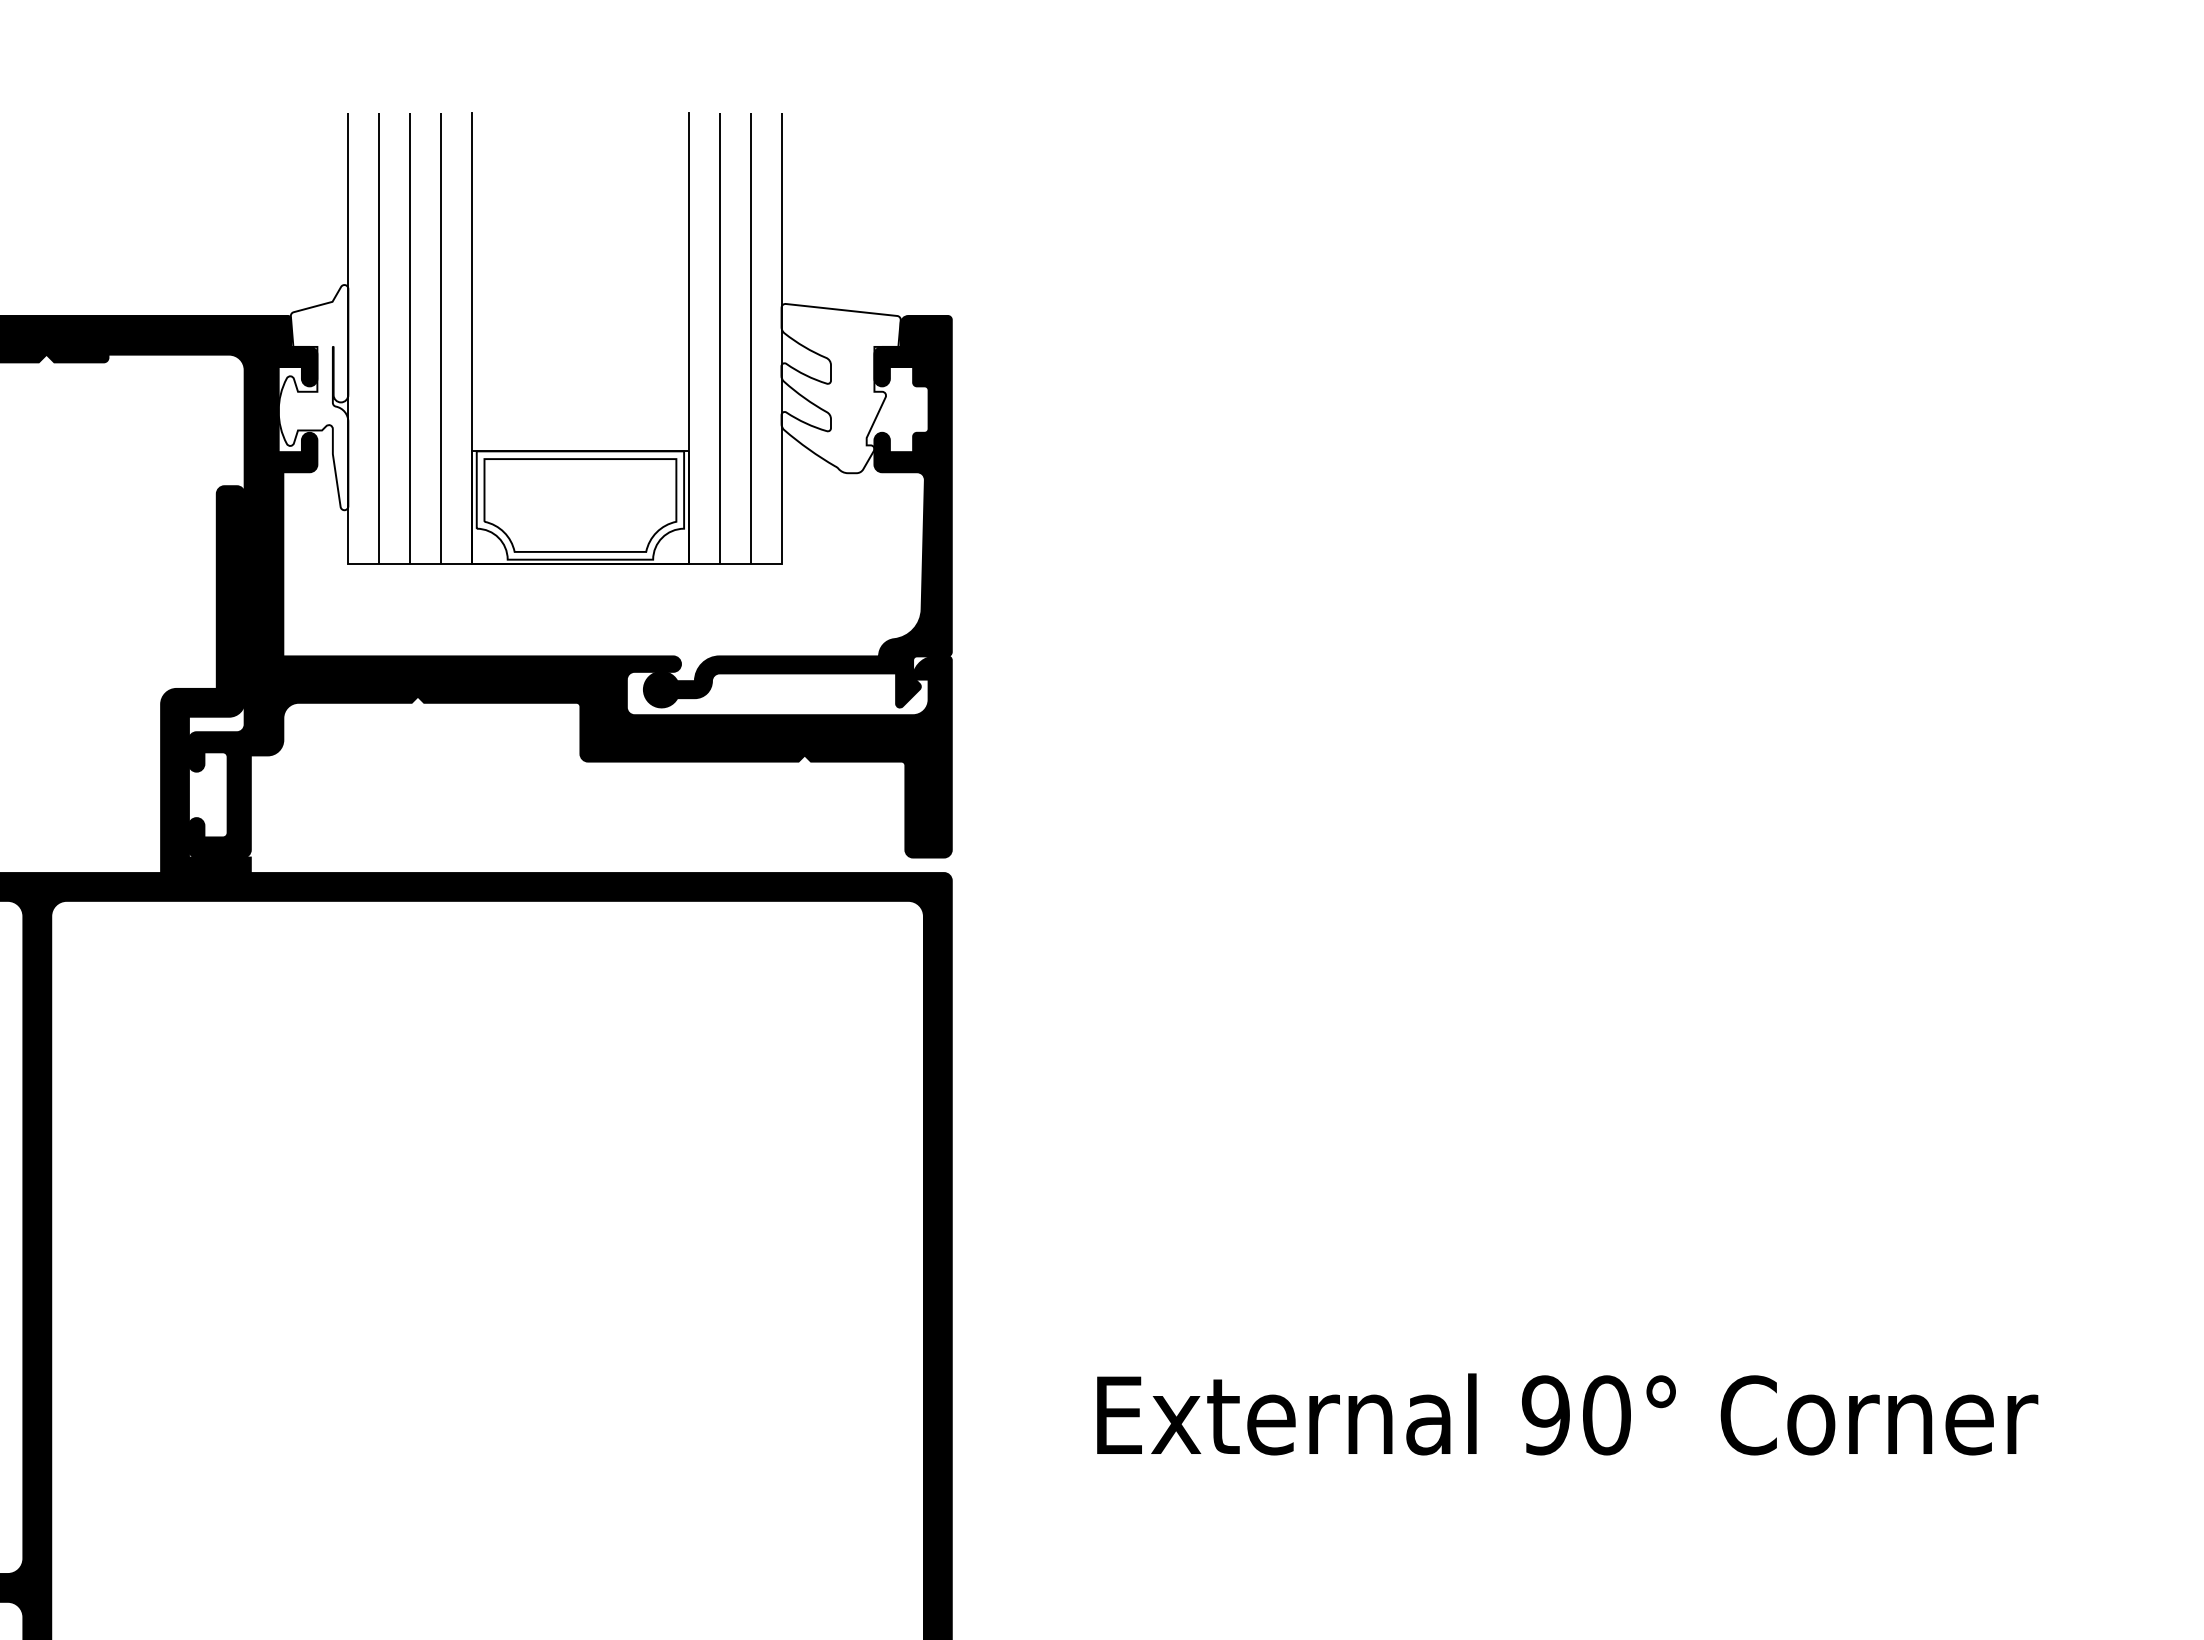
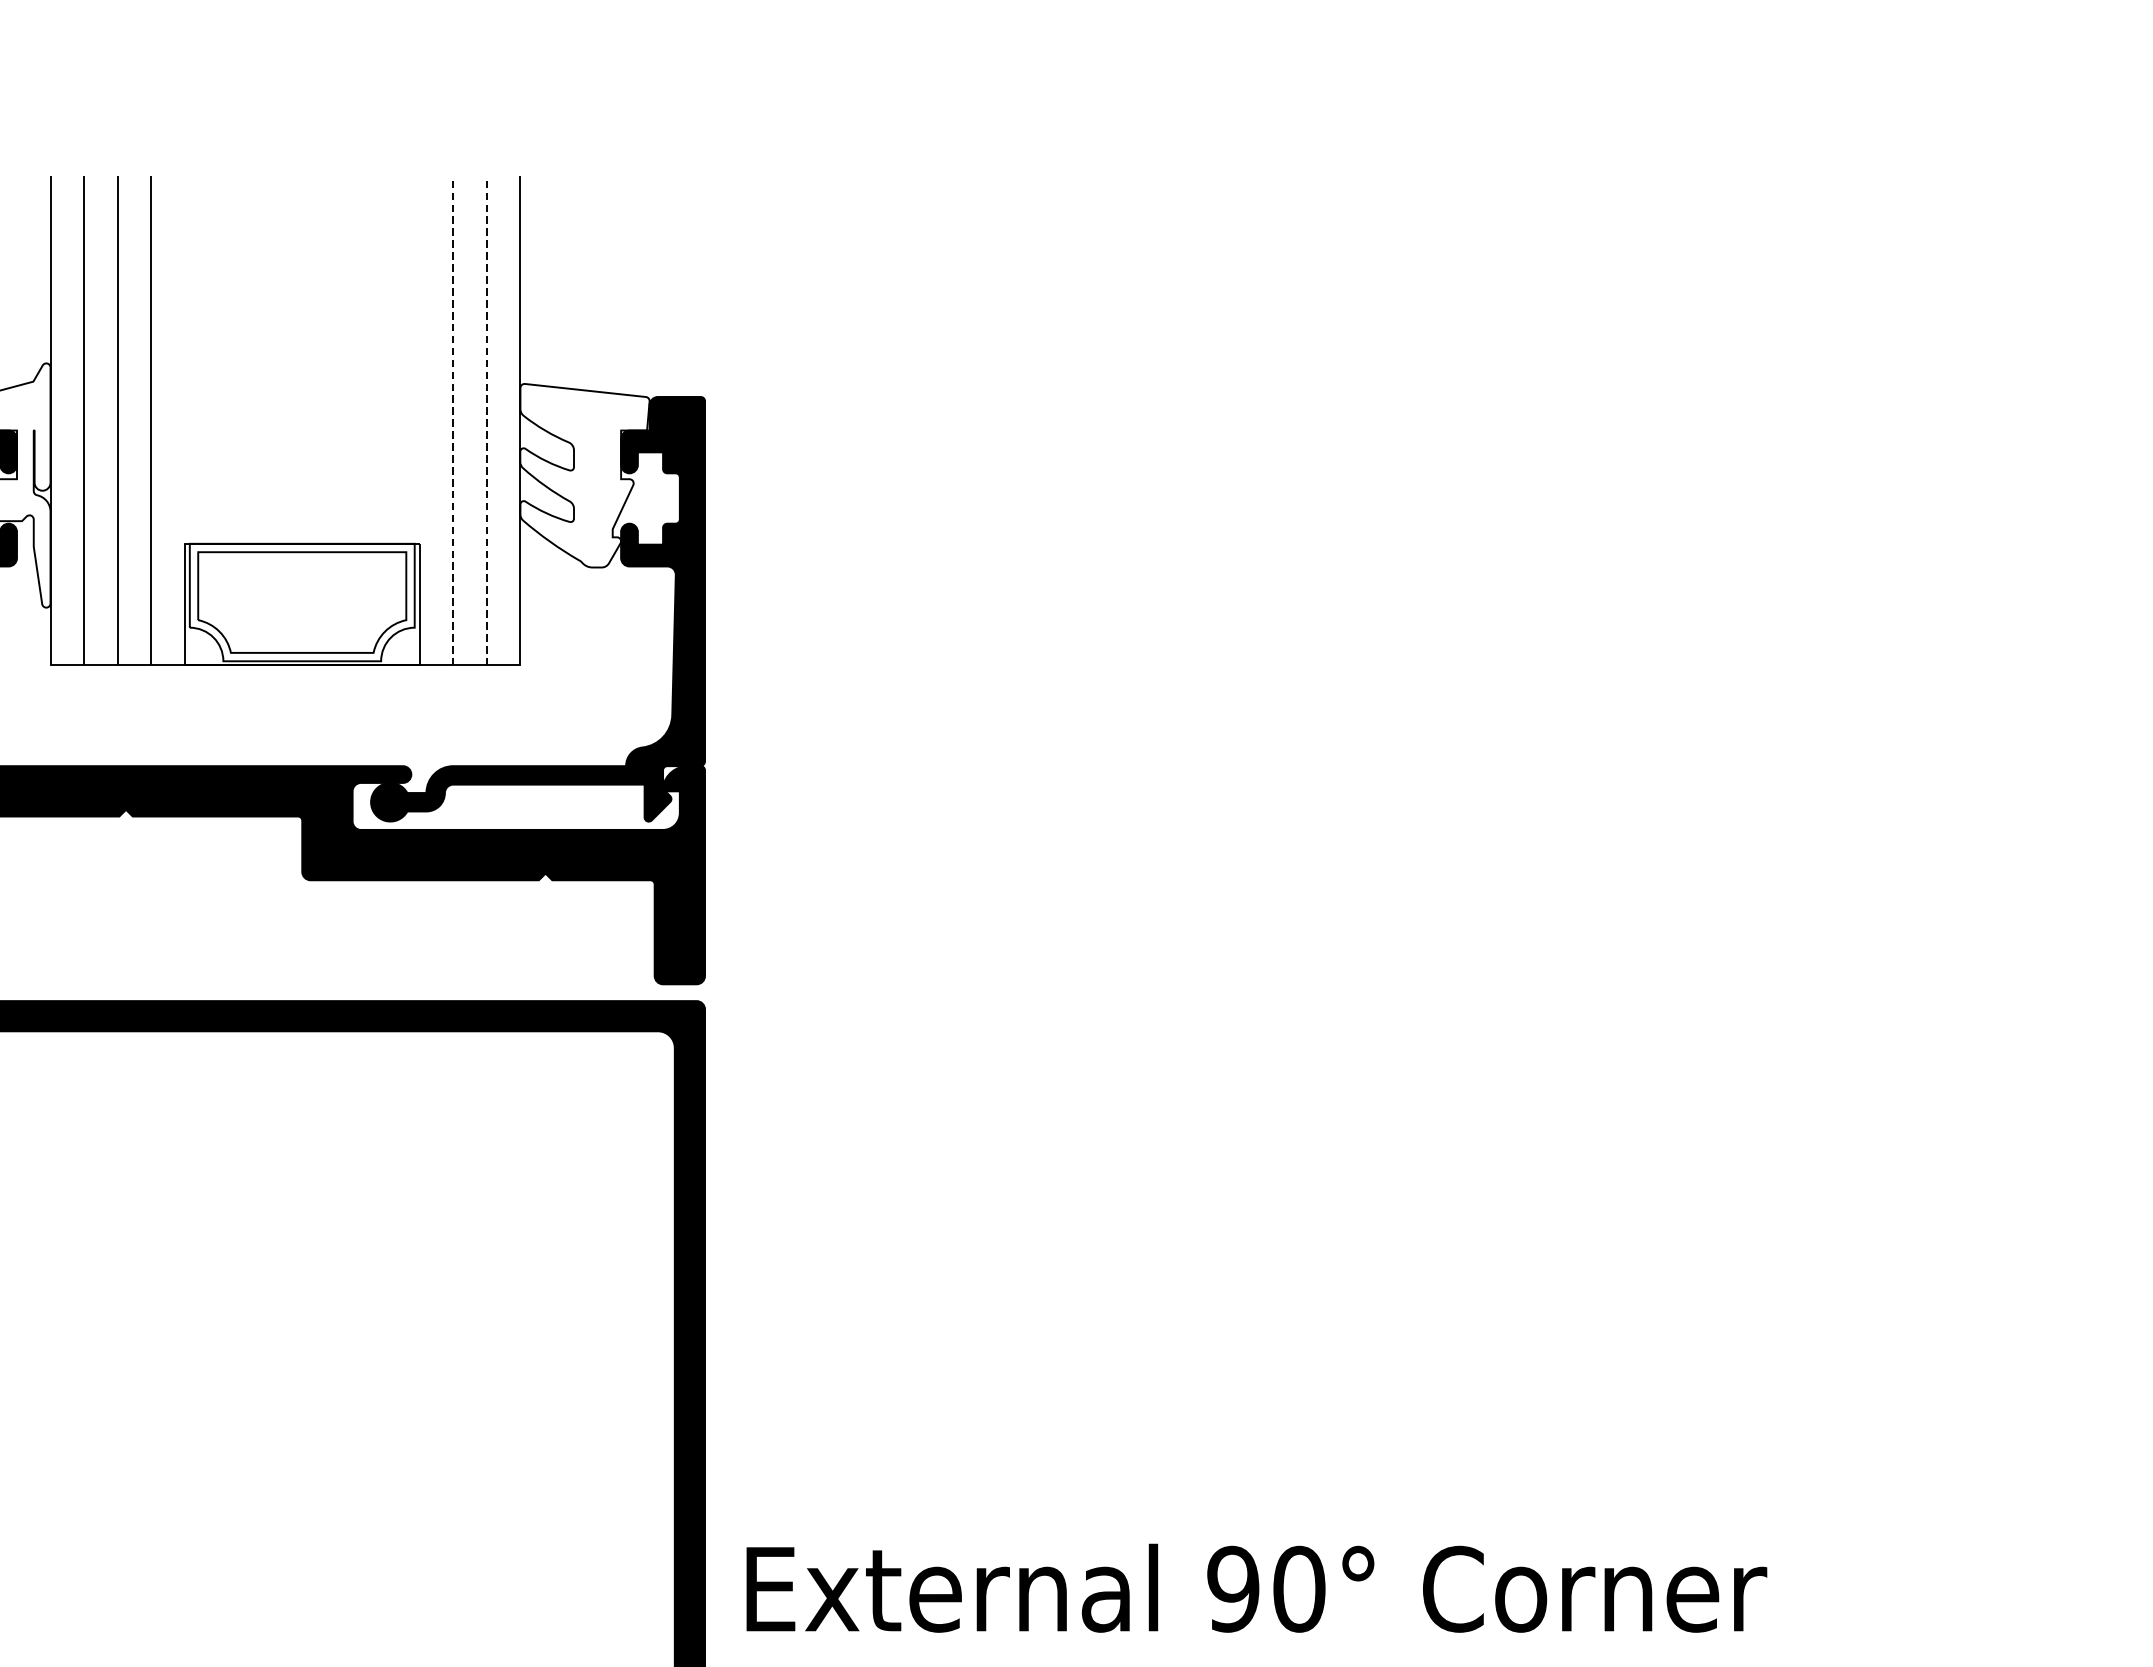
line: (472, 337) -> (185, 420), removed
line: (688, 337) -> (419, 420), removed
line: (719, 337) -> (453, 420), solid -> dashed
line: (750, 337) -> (486, 420), solid -> dashed
text: (1567, 1414) -> (1256, 1588), moved

